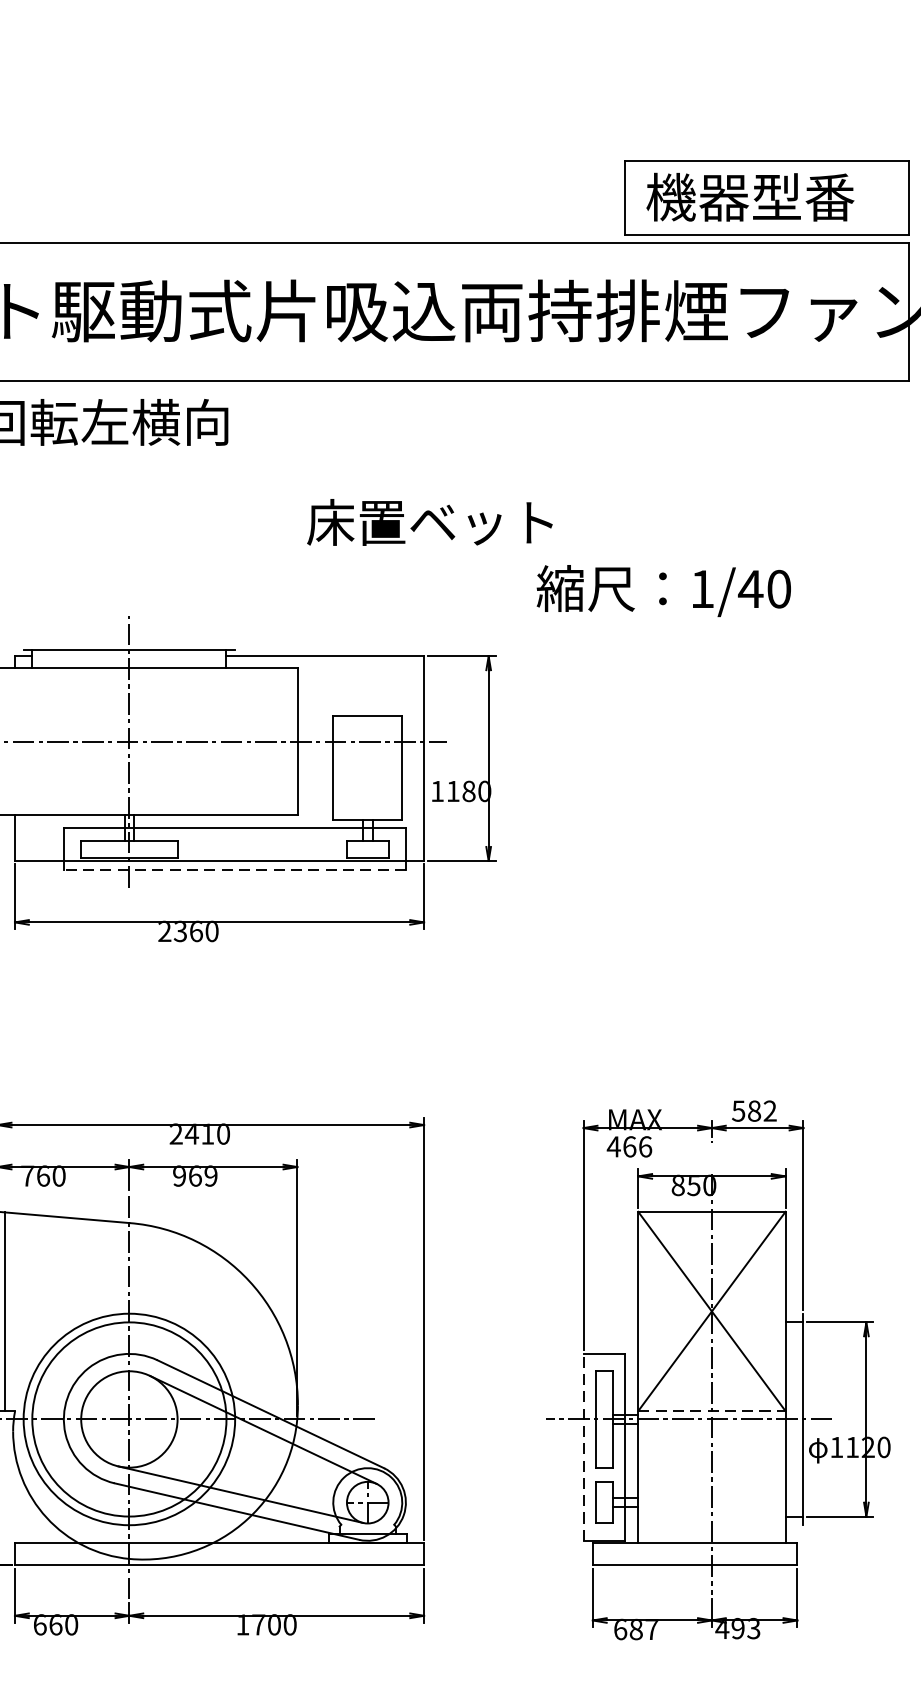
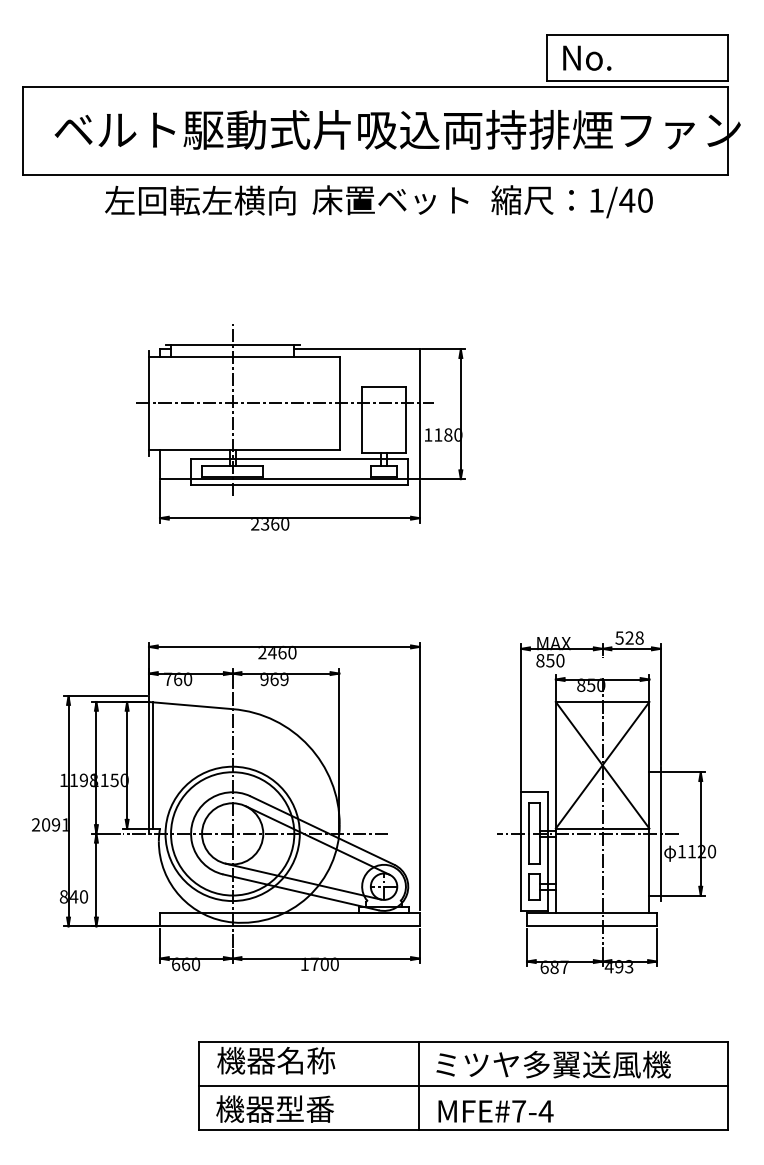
text: (749, 196) -> (626, 57), 機器型番 -> No.
text: (429, 522) -> (390, 200), moved
text: (662, 590) -> (571, 201), moved
line: (234, 869) -> (299, 484), dashed -> solid
text: (762, 1110) -> (634, 637), 582 -> 528
text: (207, 1133) -> (282, 652), 2410 -> 2460
text: (628, 1146) -> (549, 660), 466 -> 850
line: (711, 1410) -> (602, 828), dashed -> solid
line: (584, 1447) -> (521, 851), dashed -> solid

